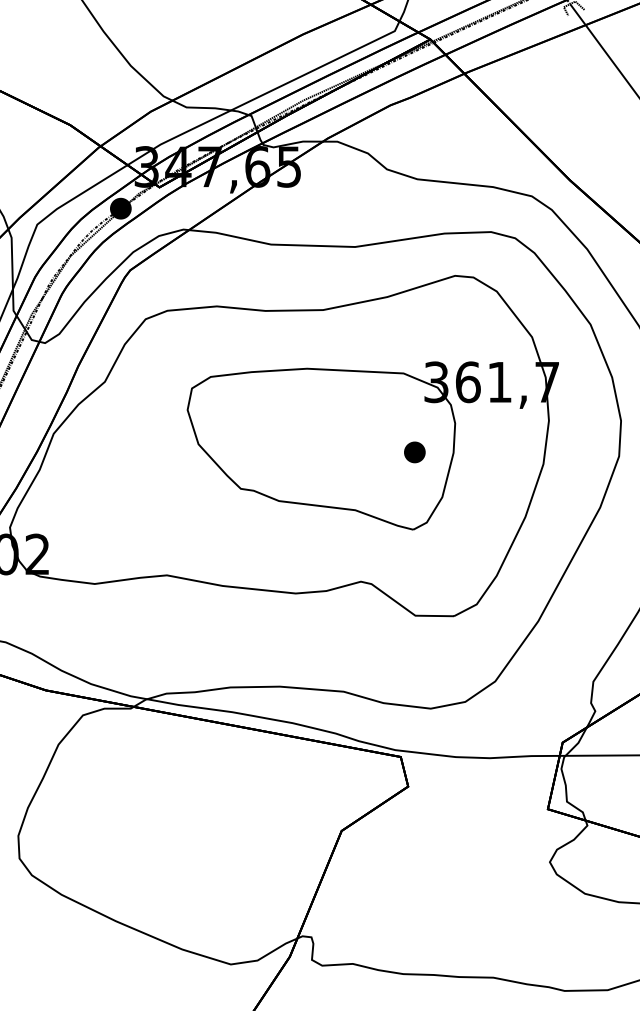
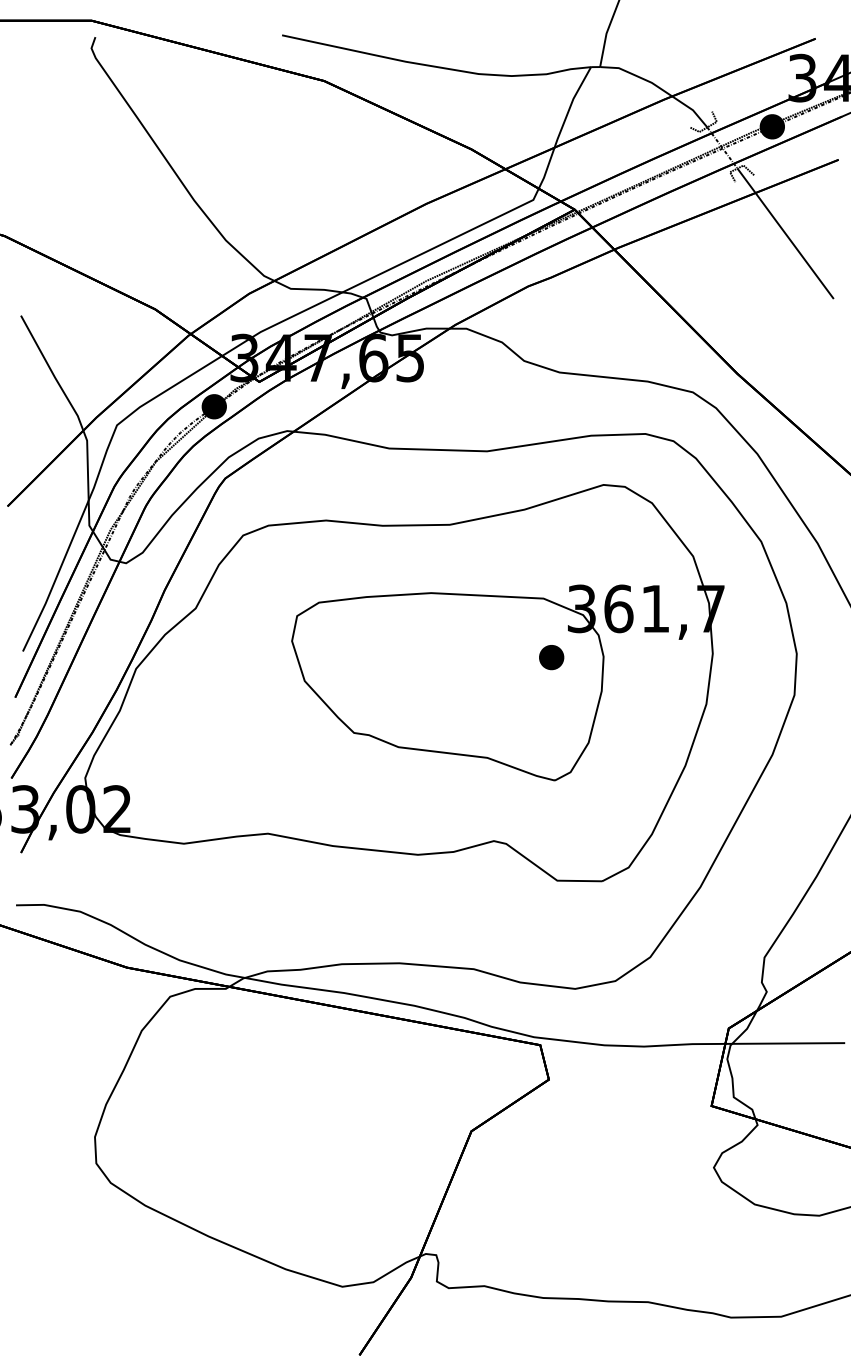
part: (414, 452) -> (551, 657), moved

